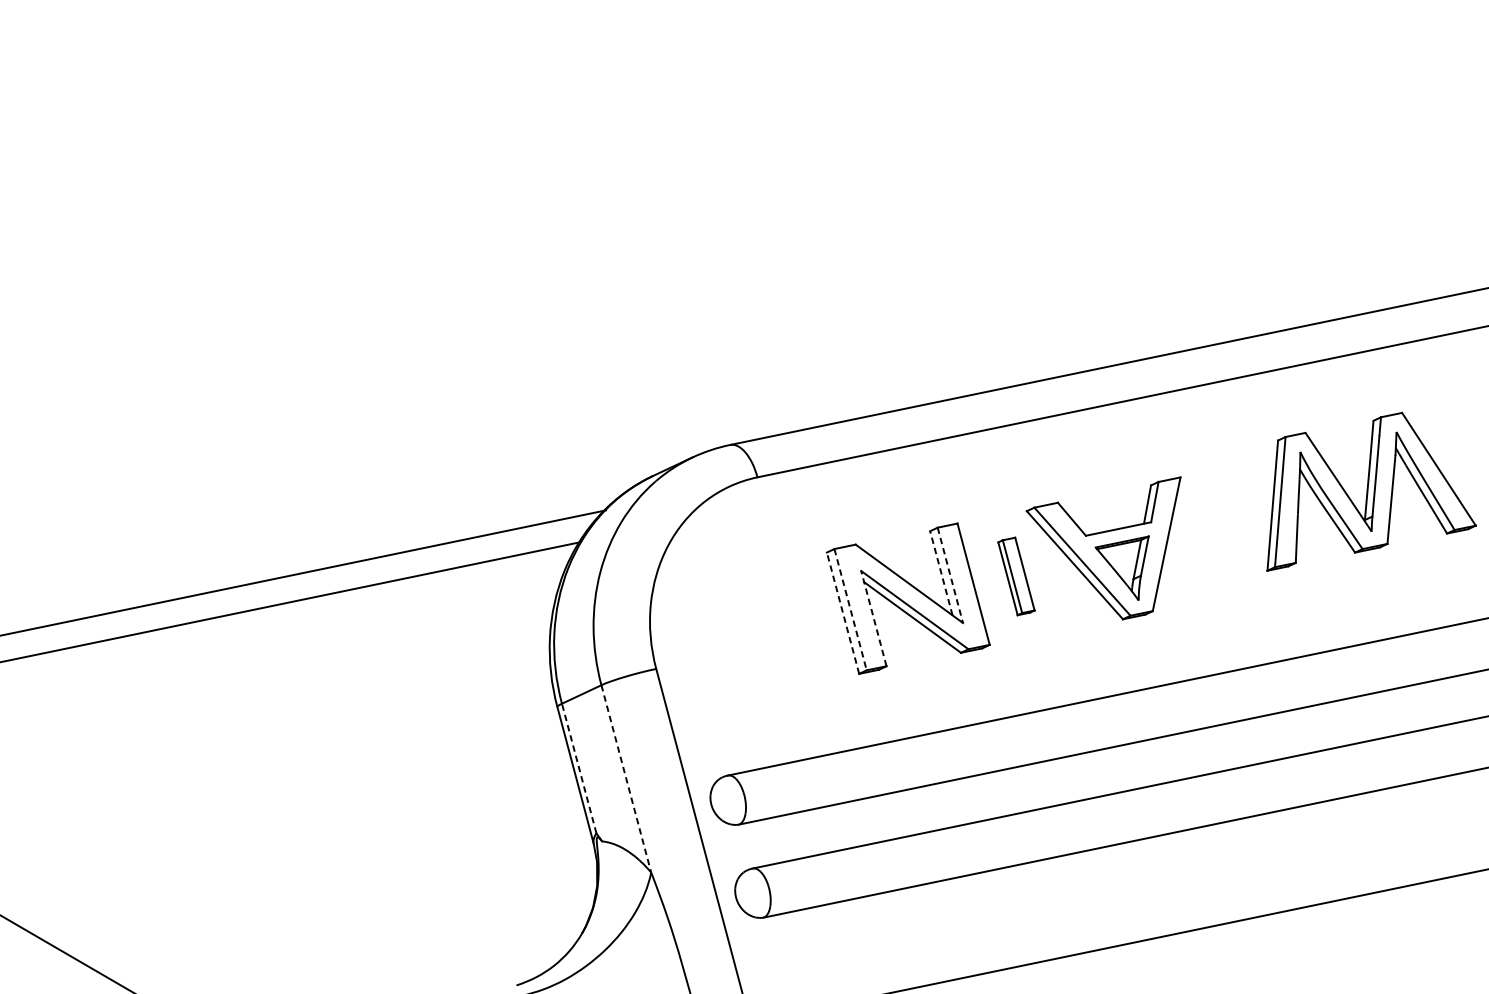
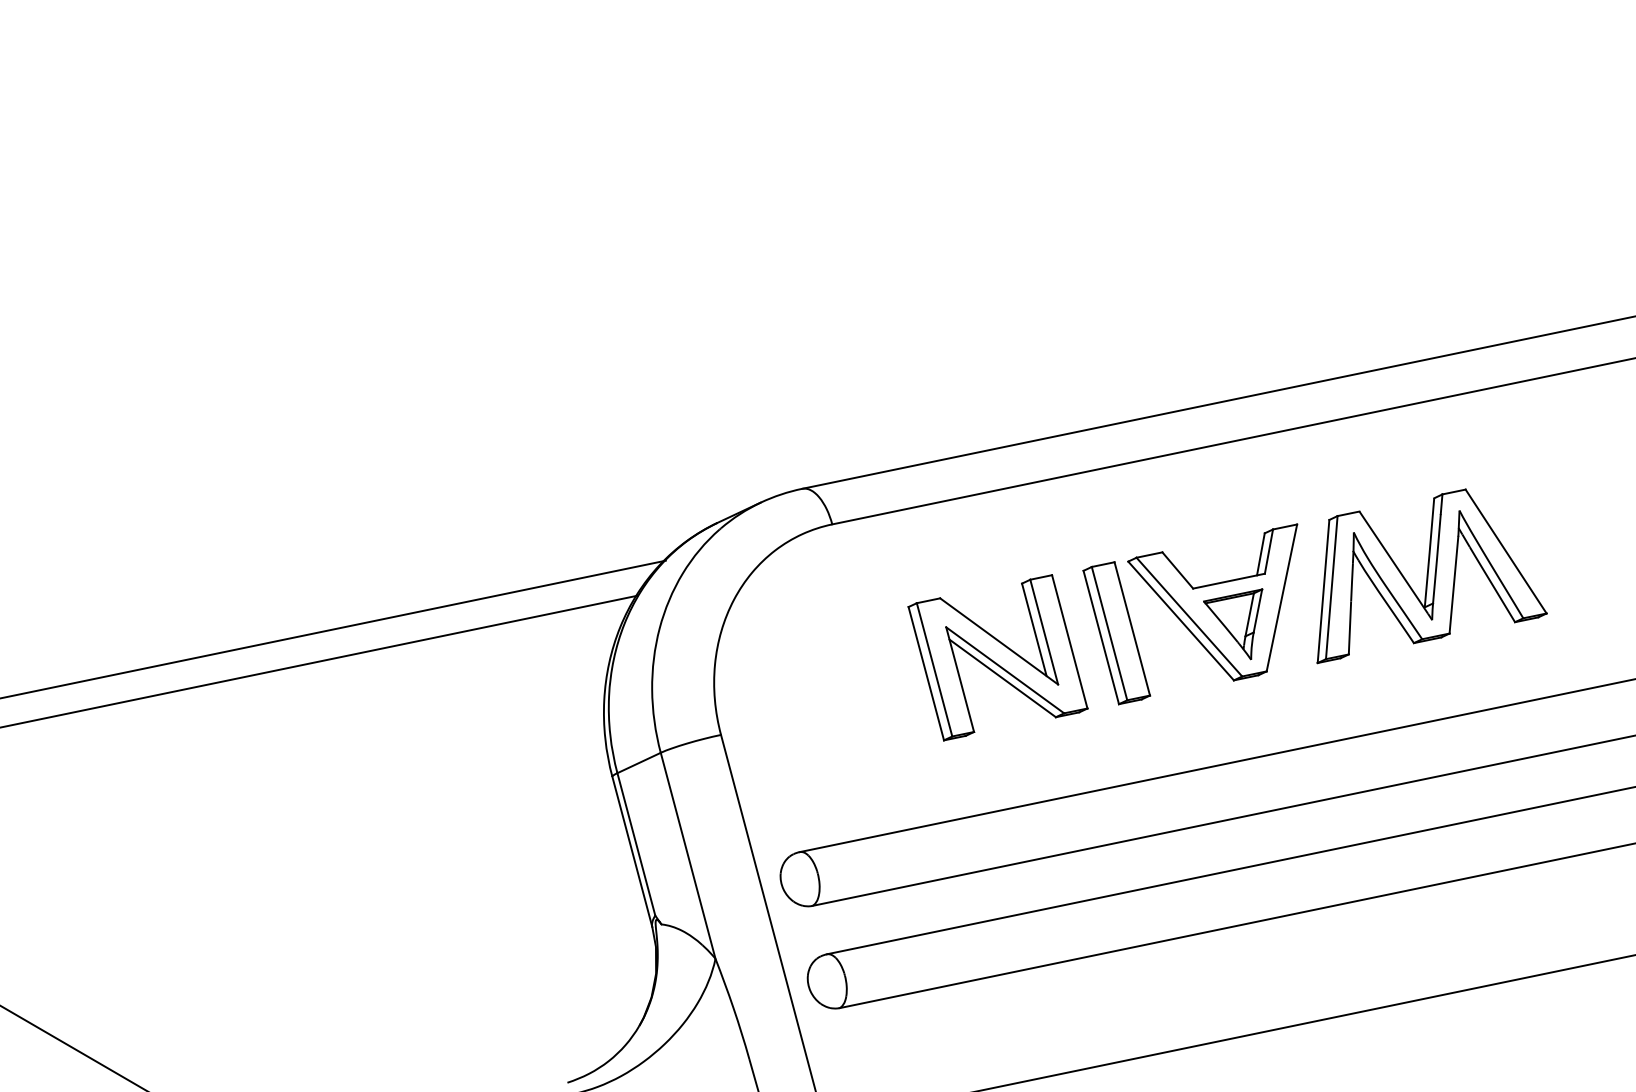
part: (1371, 491) -> (1431, 576), moved
line: (941, 572) -> (1034, 629), dashed -> solid
line: (950, 575) -> (1044, 632), dashed -> solid
part: (1016, 576) -> (1116, 633), size x1.67
line: (850, 609) -> (934, 669), dashed -> solid
line: (843, 613) -> (926, 673), dashed -> solid
line: (874, 618) -> (960, 679), dashed -> solid
line: (579, 768) -> (636, 844), dashed -> solid
line: (626, 778) -> (688, 855), dashed -> solid

